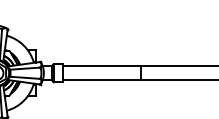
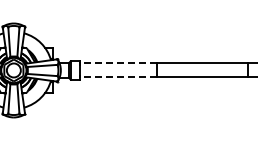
line: (102, 66) -> (118, 63), solid -> dashed
line: (102, 80) -> (118, 77), solid -> dashed

